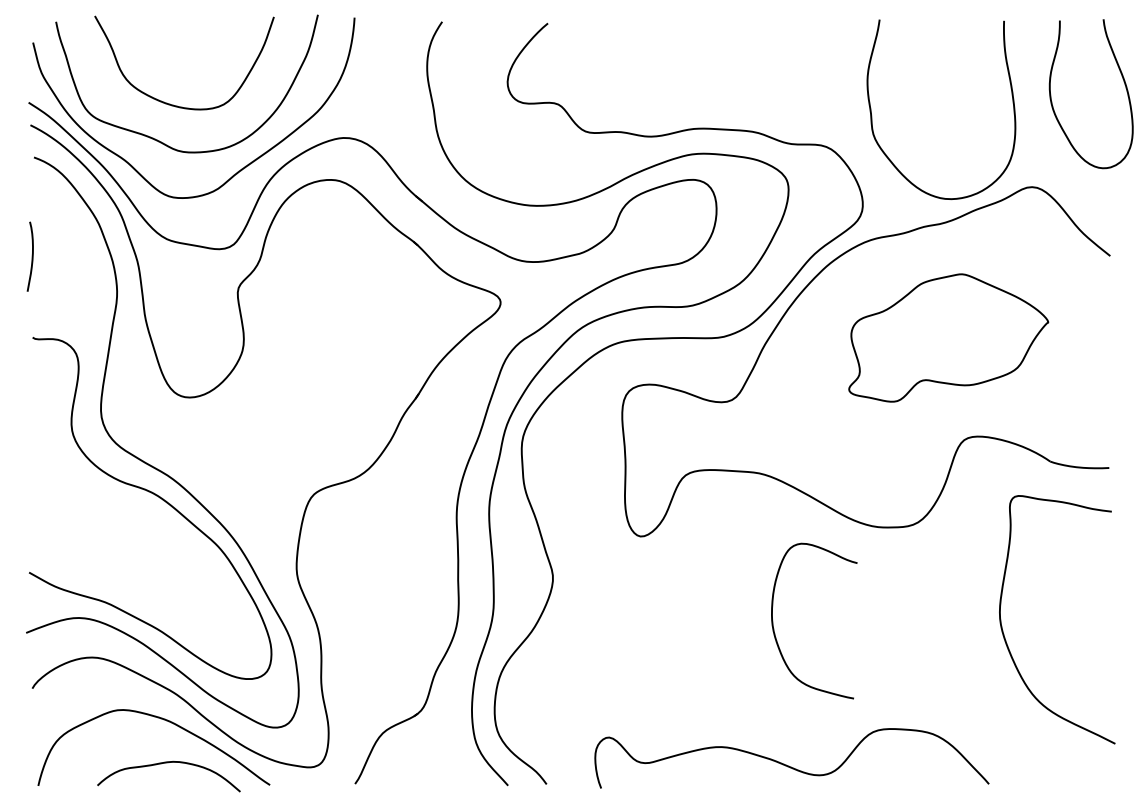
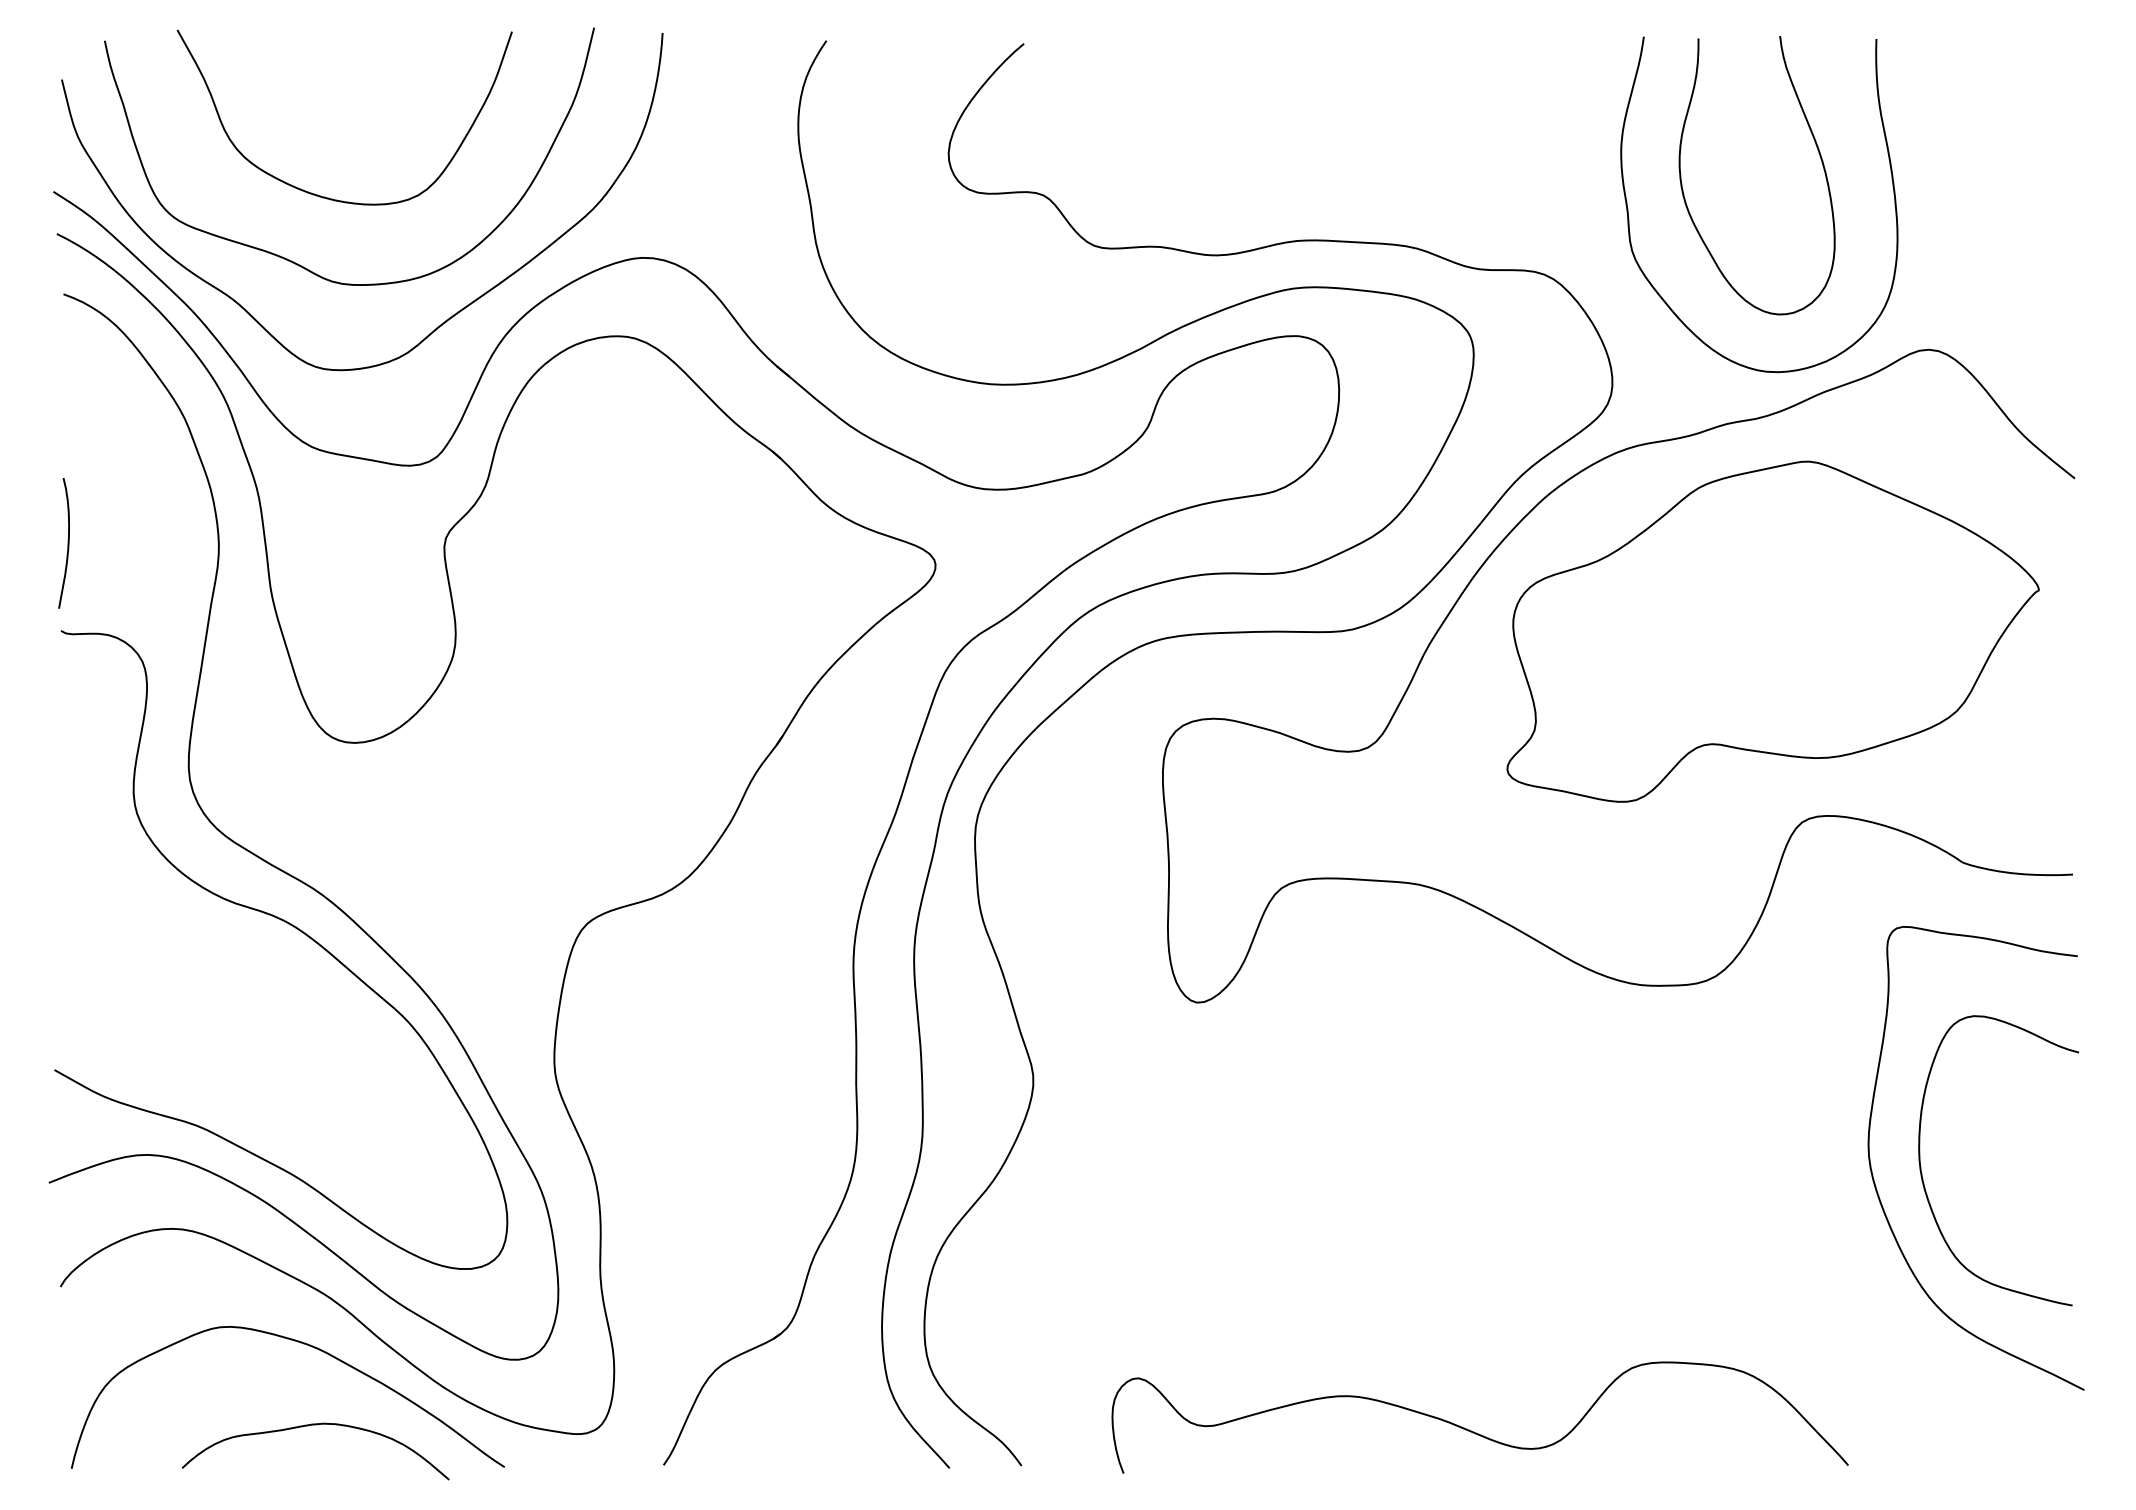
curve: (1122, 79) -> (1815, 148), moved
curve: (31, 256) -> (66, 542), moved
part: (948, 337) -> (1772, 630), size x1.43
curve: (774, 628) -> (1923, 1174), moved

